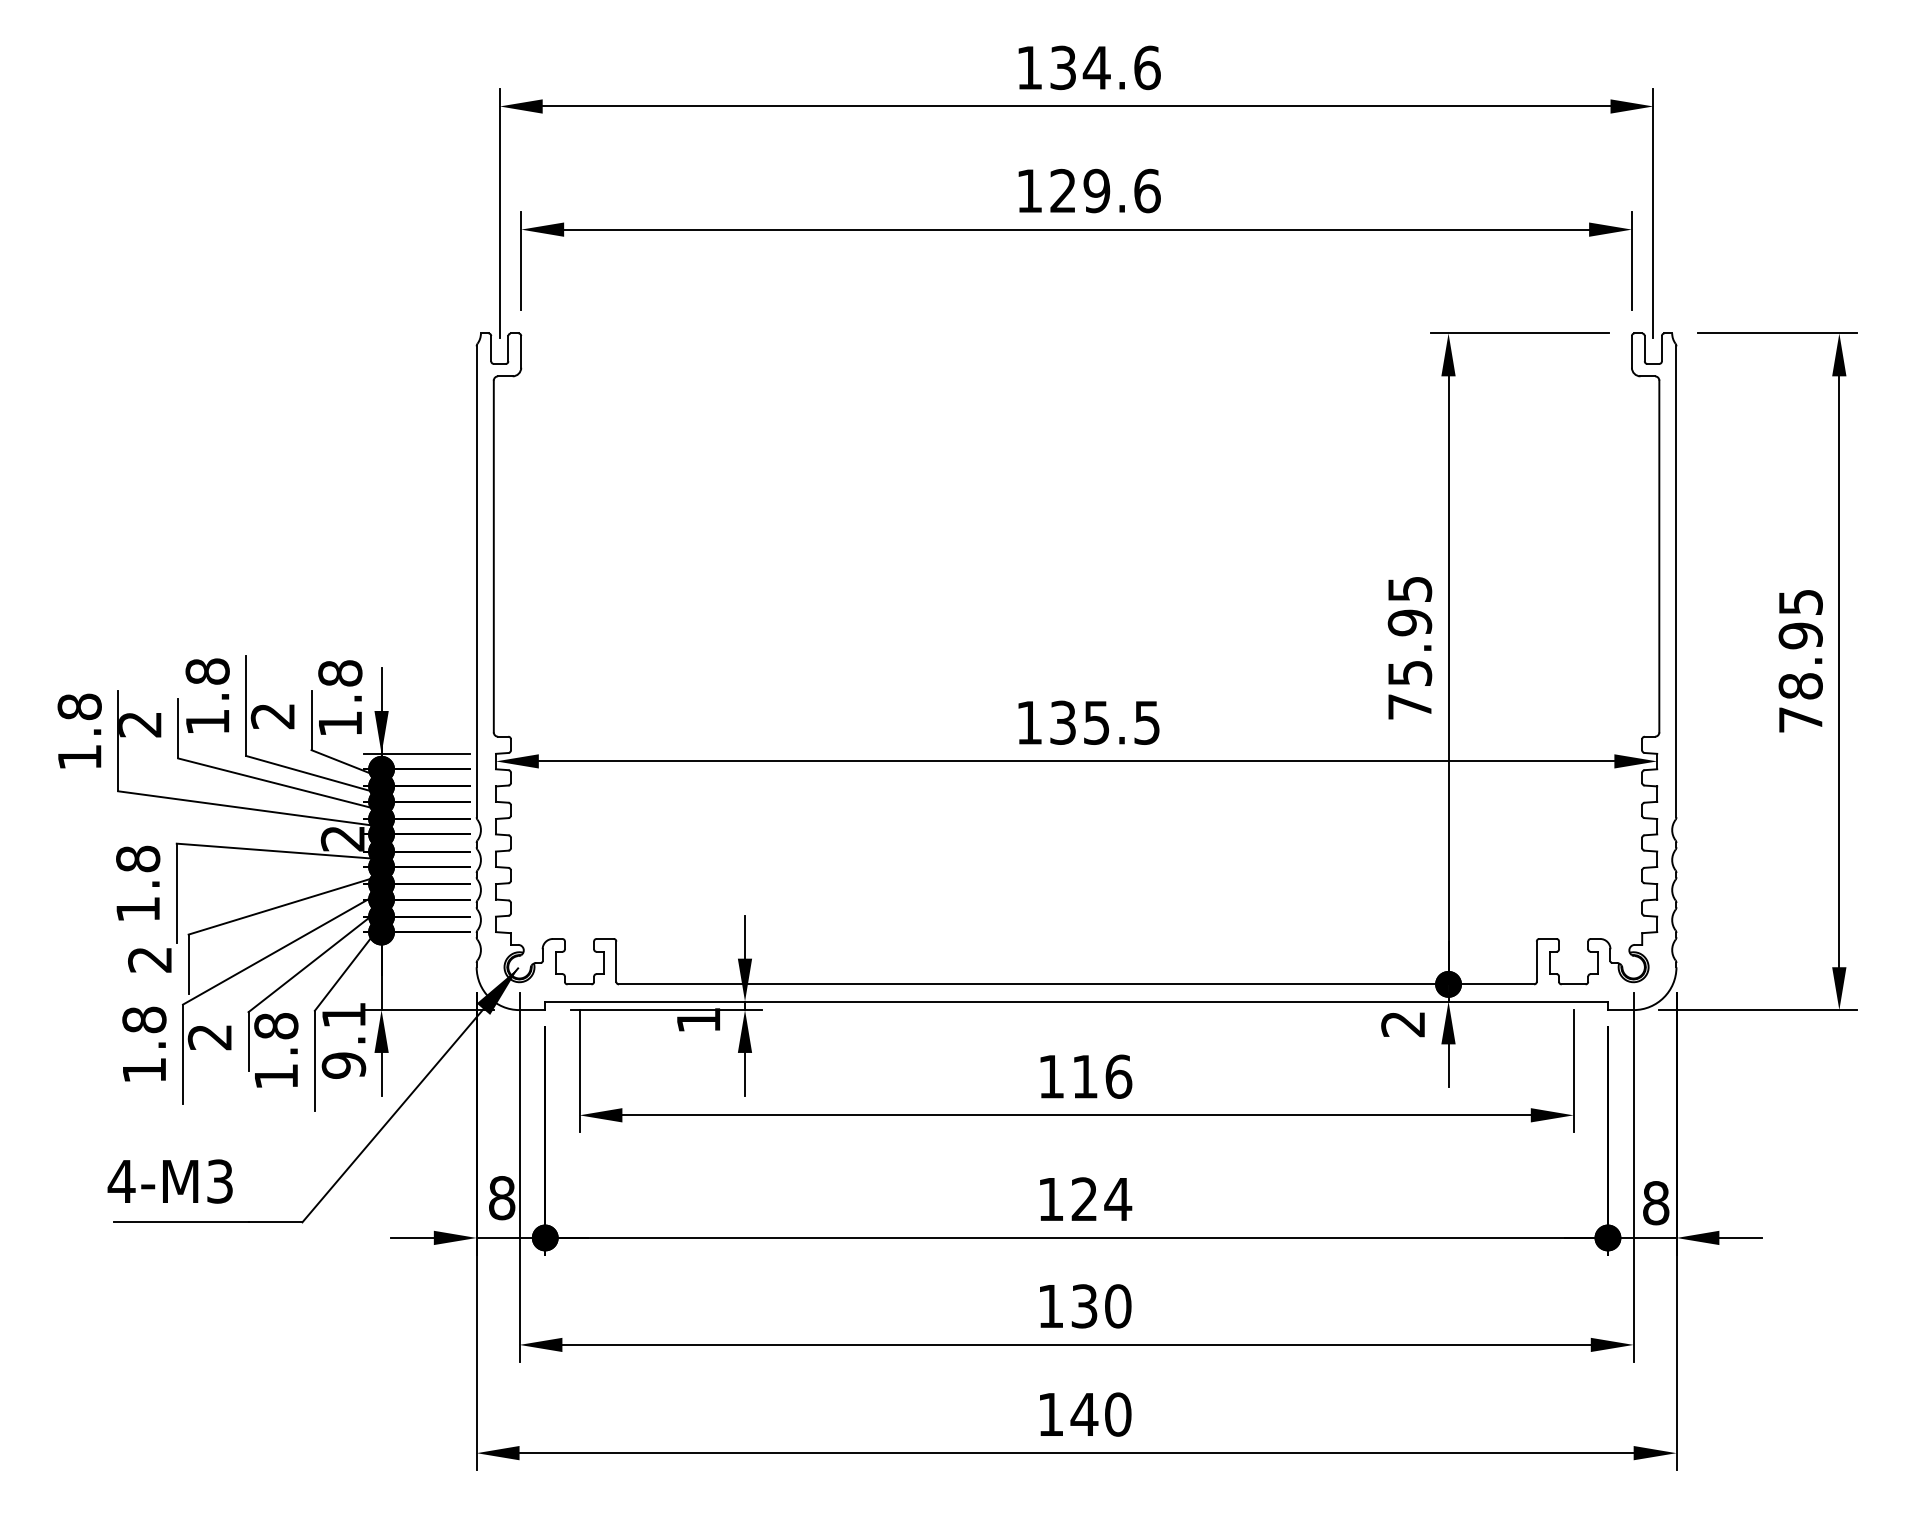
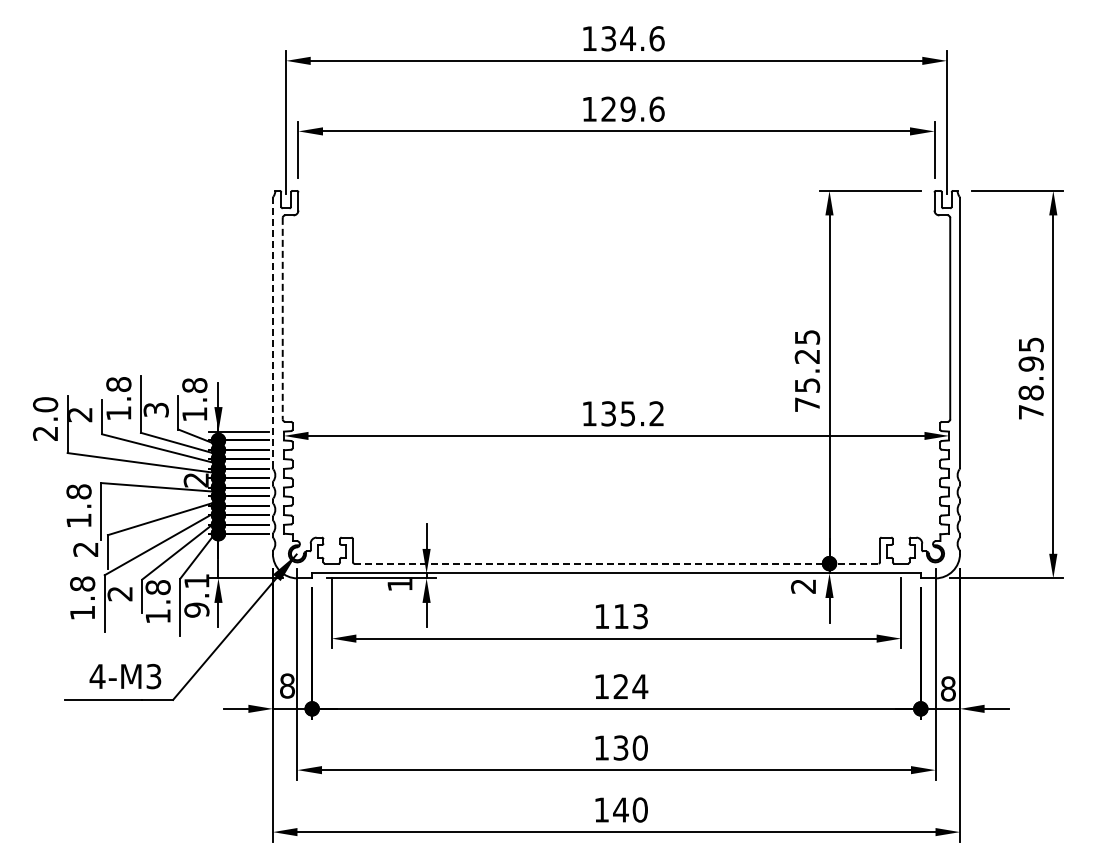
line: (493, 556) -> (282, 318), solid -> dashed
line: (475, 582) -> (272, 333), solid -> dashed
text: (1410, 622) -> (807, 356), 75.95 -> 75.25
text: (271, 715) -> (155, 409), 2 -> 3
text: (1146, 722) -> (656, 413), 135.5 -> 135.2
text: (77, 730) -> (44, 418), 1.8 -> 2.0
line: (1076, 984) -> (616, 563), solid -> dashed
text: (1118, 1076) -> (640, 616), 116 -> 113
text: (170, 1181) -> (125, 676), moved

